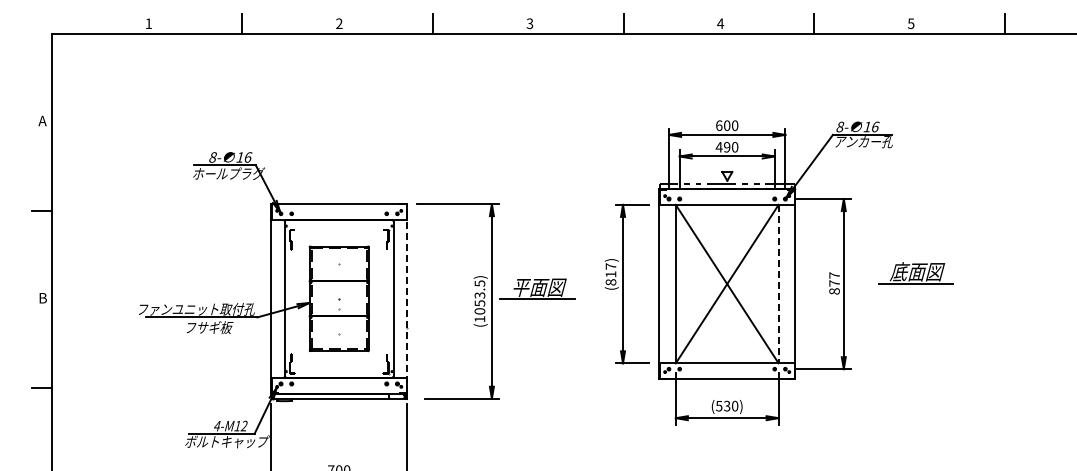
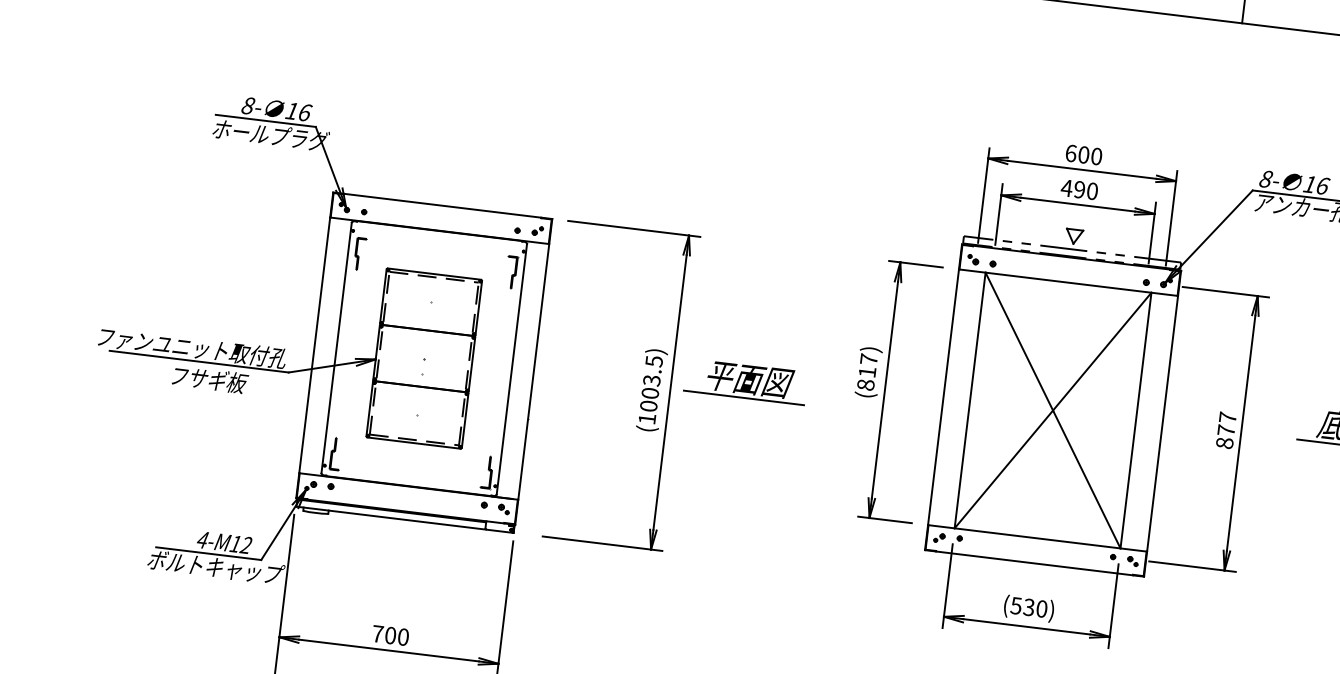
line: (778, 284) -> (1135, 421), dashed -> solid
line: (407, 298) -> (534, 371), dashed -> solid
text: (479, 303) -> (649, 393), (1053.5) -> (1003.5)

